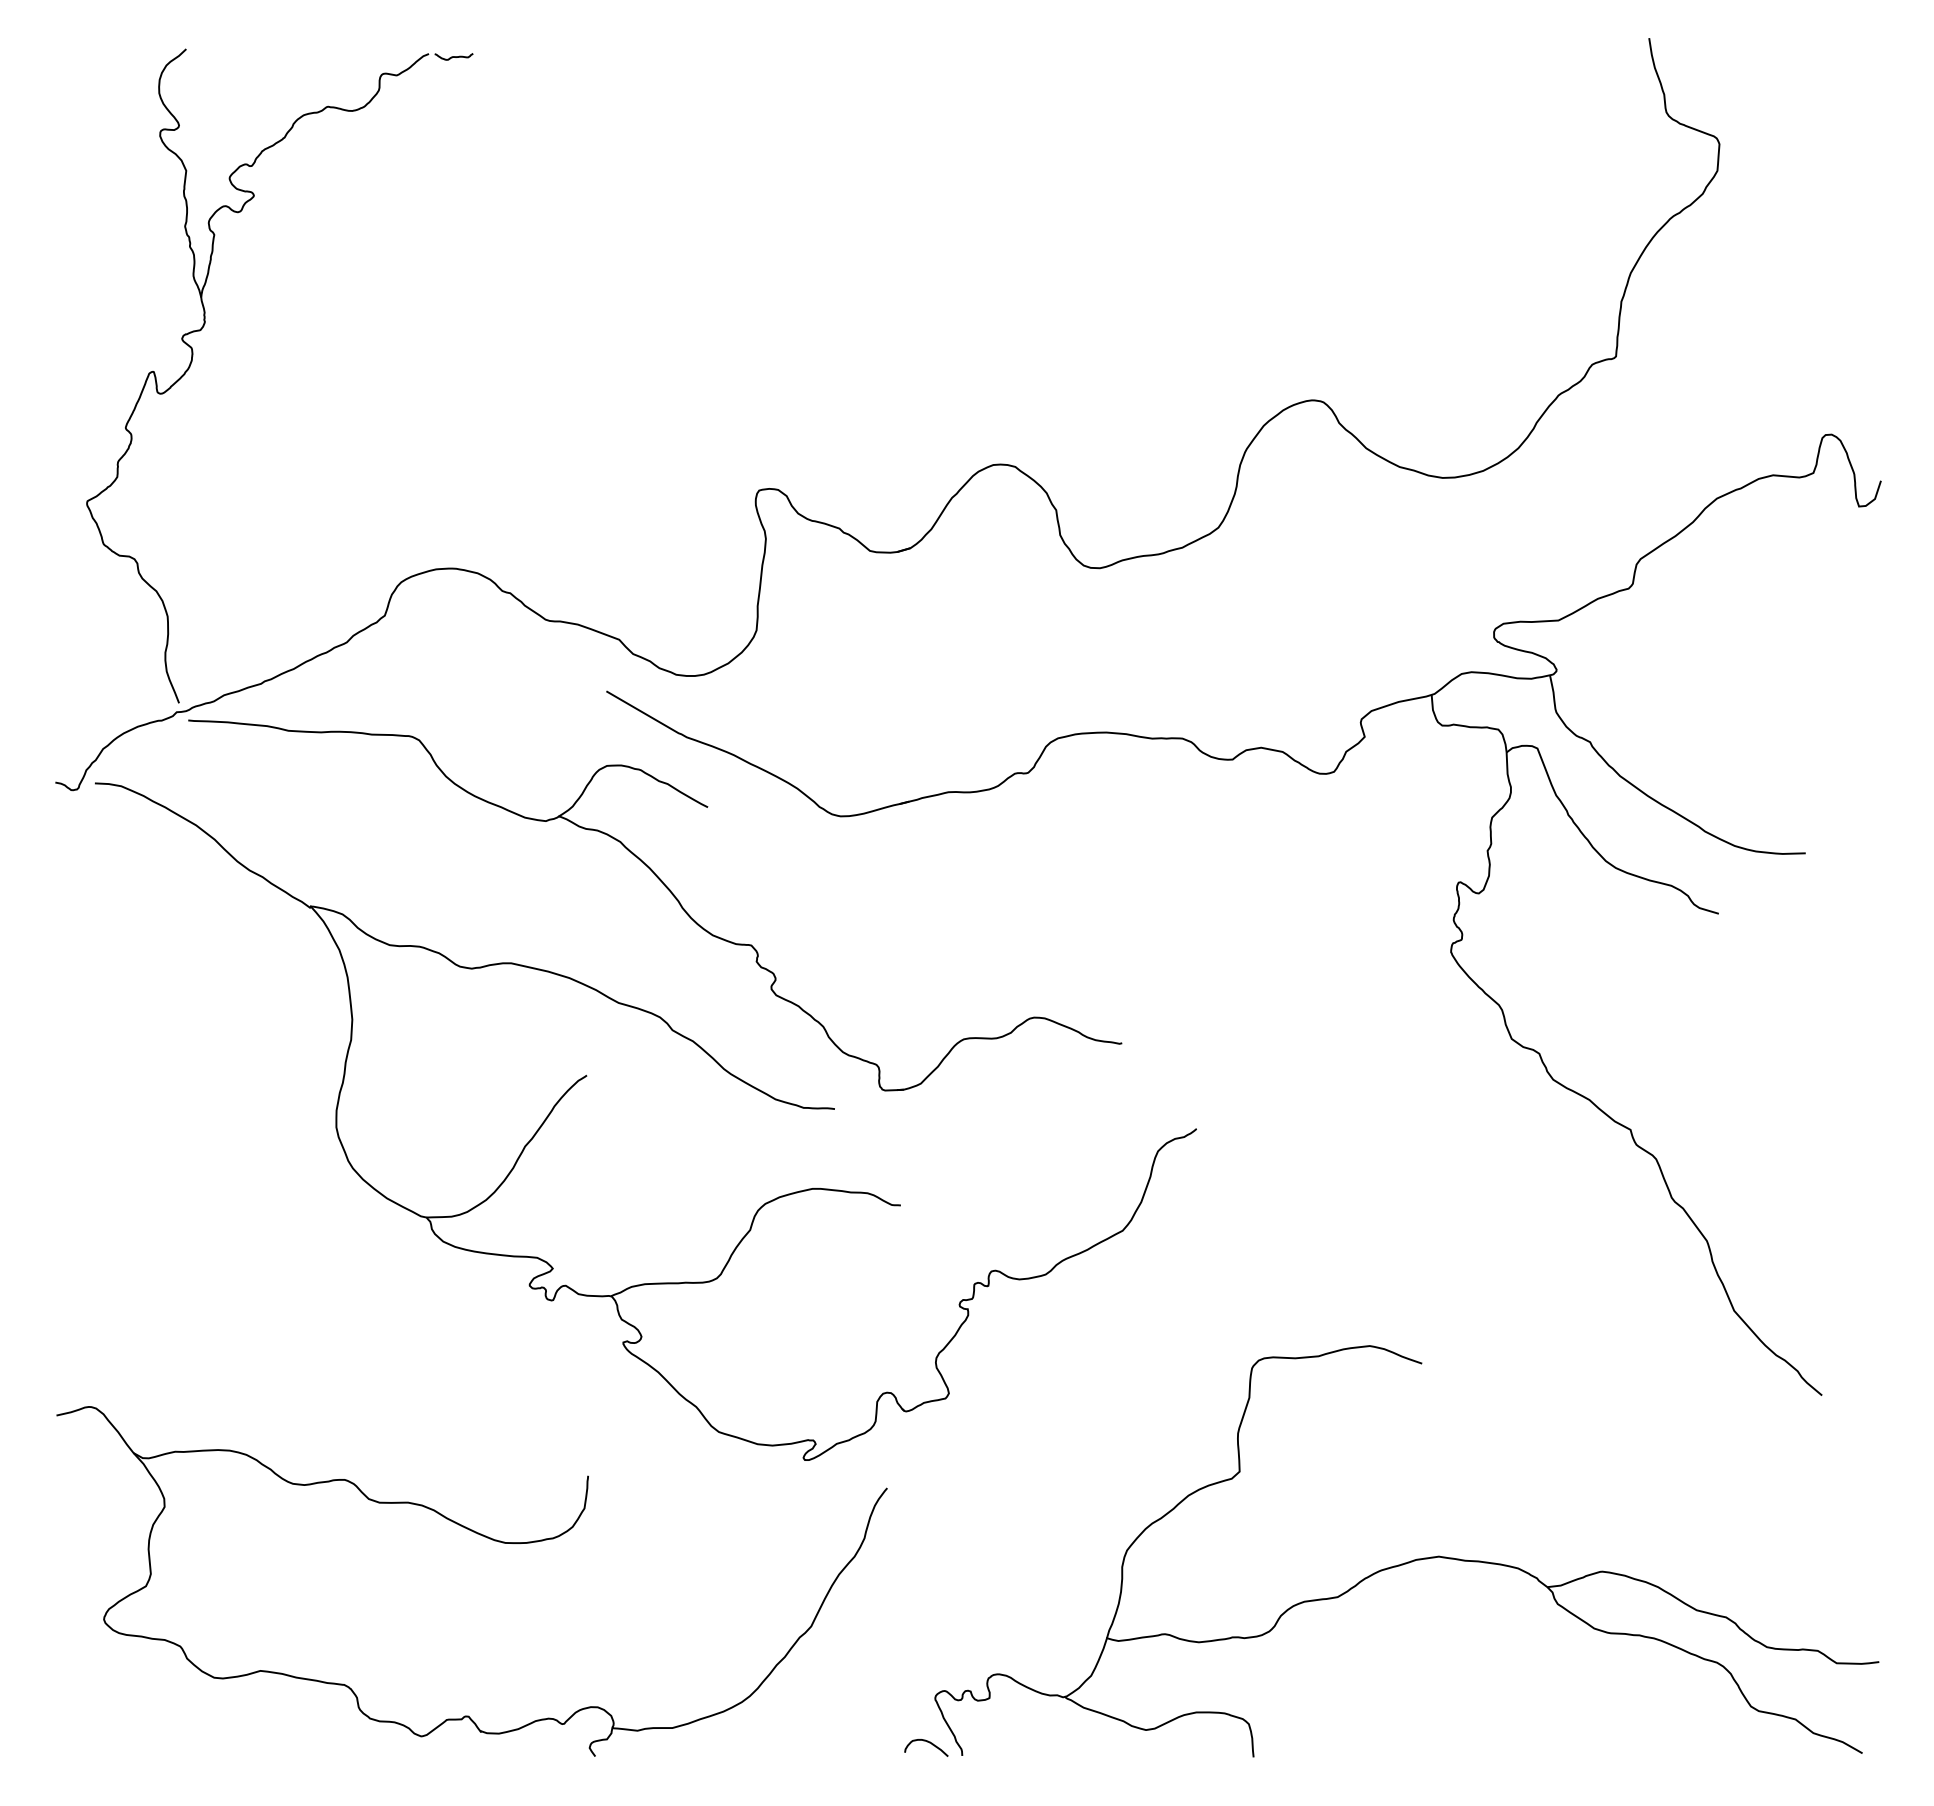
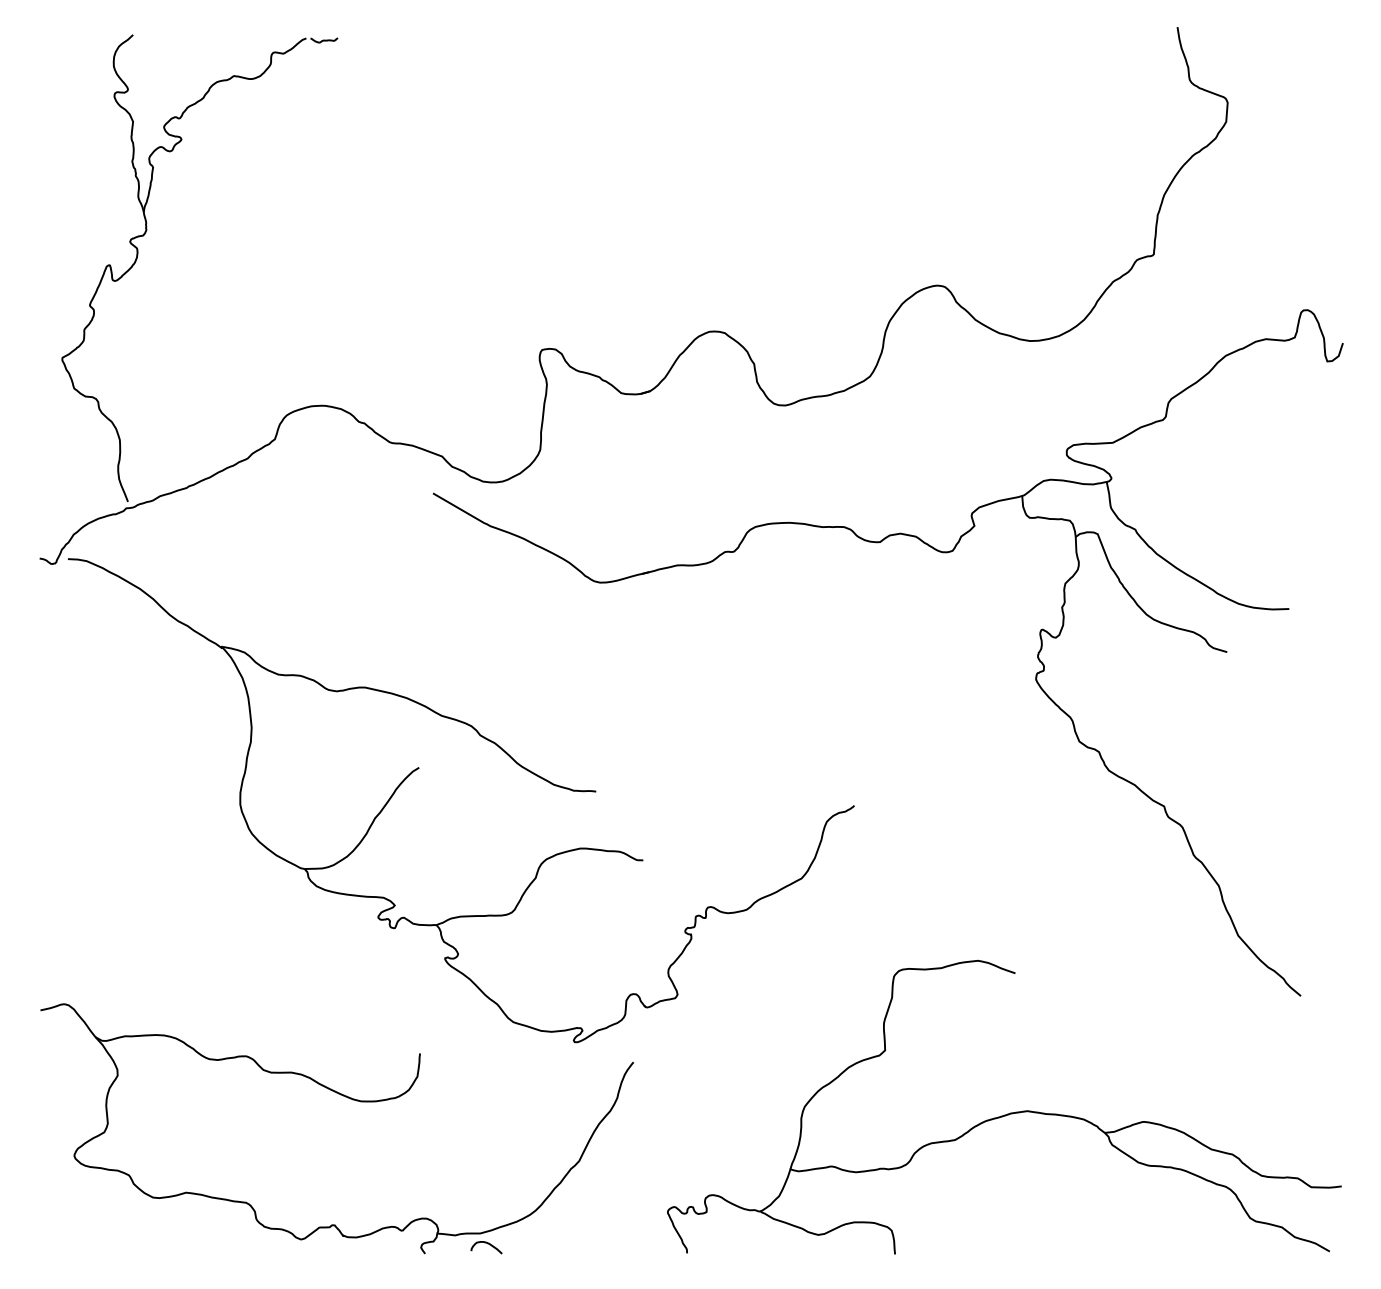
part: (671, 894) -> (479, 638), removed
curve: (929, 1743) -> (488, 1244), moved

